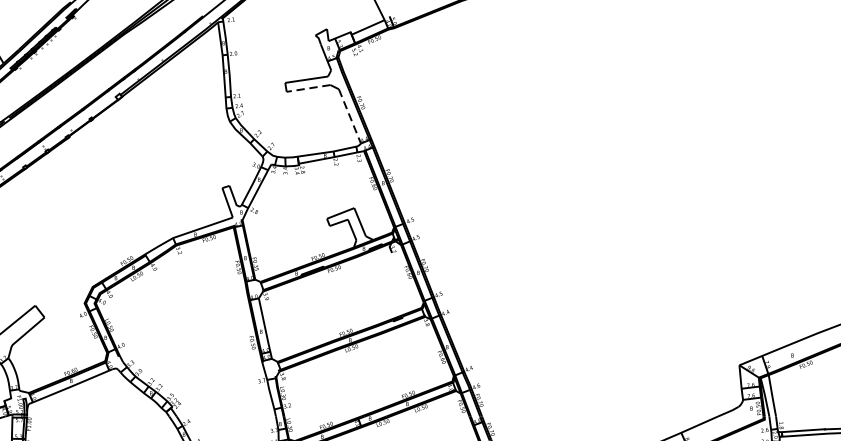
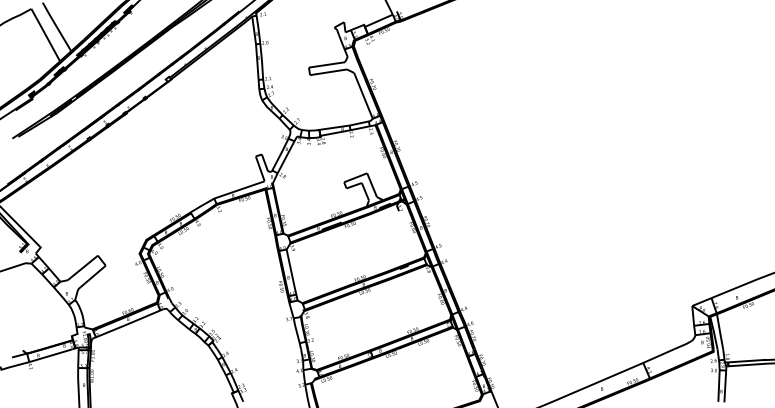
line: (308, 88) -> (328, 72), dashed -> solid
line: (349, 115) -> (363, 95), dashed -> solid

